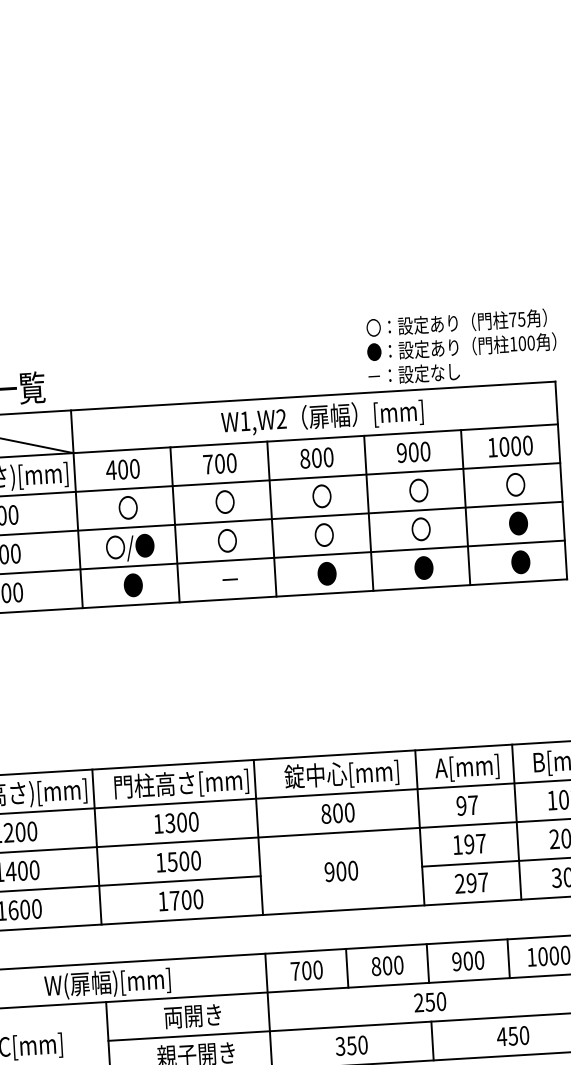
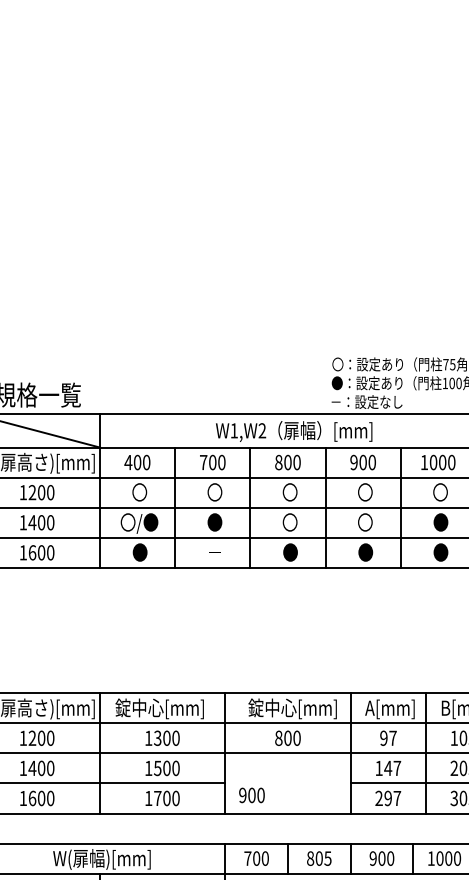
text: (226, 540) -> (214, 522), 〇 -> ●
text: (180, 784) -> (167, 708), 門柱高さ[mm] -> 錠中心[mm]
text: (469, 844) -> (388, 768), 197 -> 147
text: (340, 871) -> (251, 795), moved
text: (398, 965) -> (327, 858), 800 -> 805

